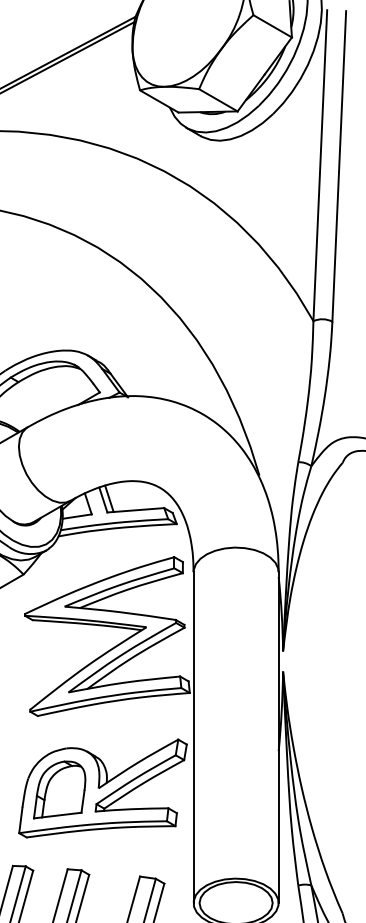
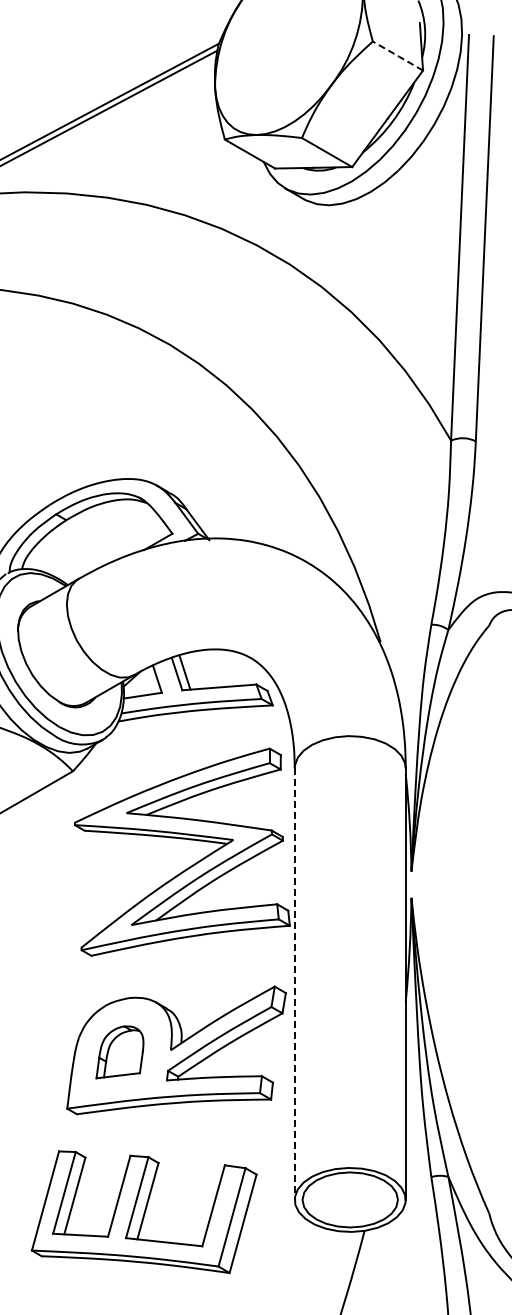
line: (272, 26) -> (397, 56), solid -> dashed
line: (193, 737) -> (294, 984), solid -> dashed
part: (59, 790) -> (119, 1052), size x0.7

